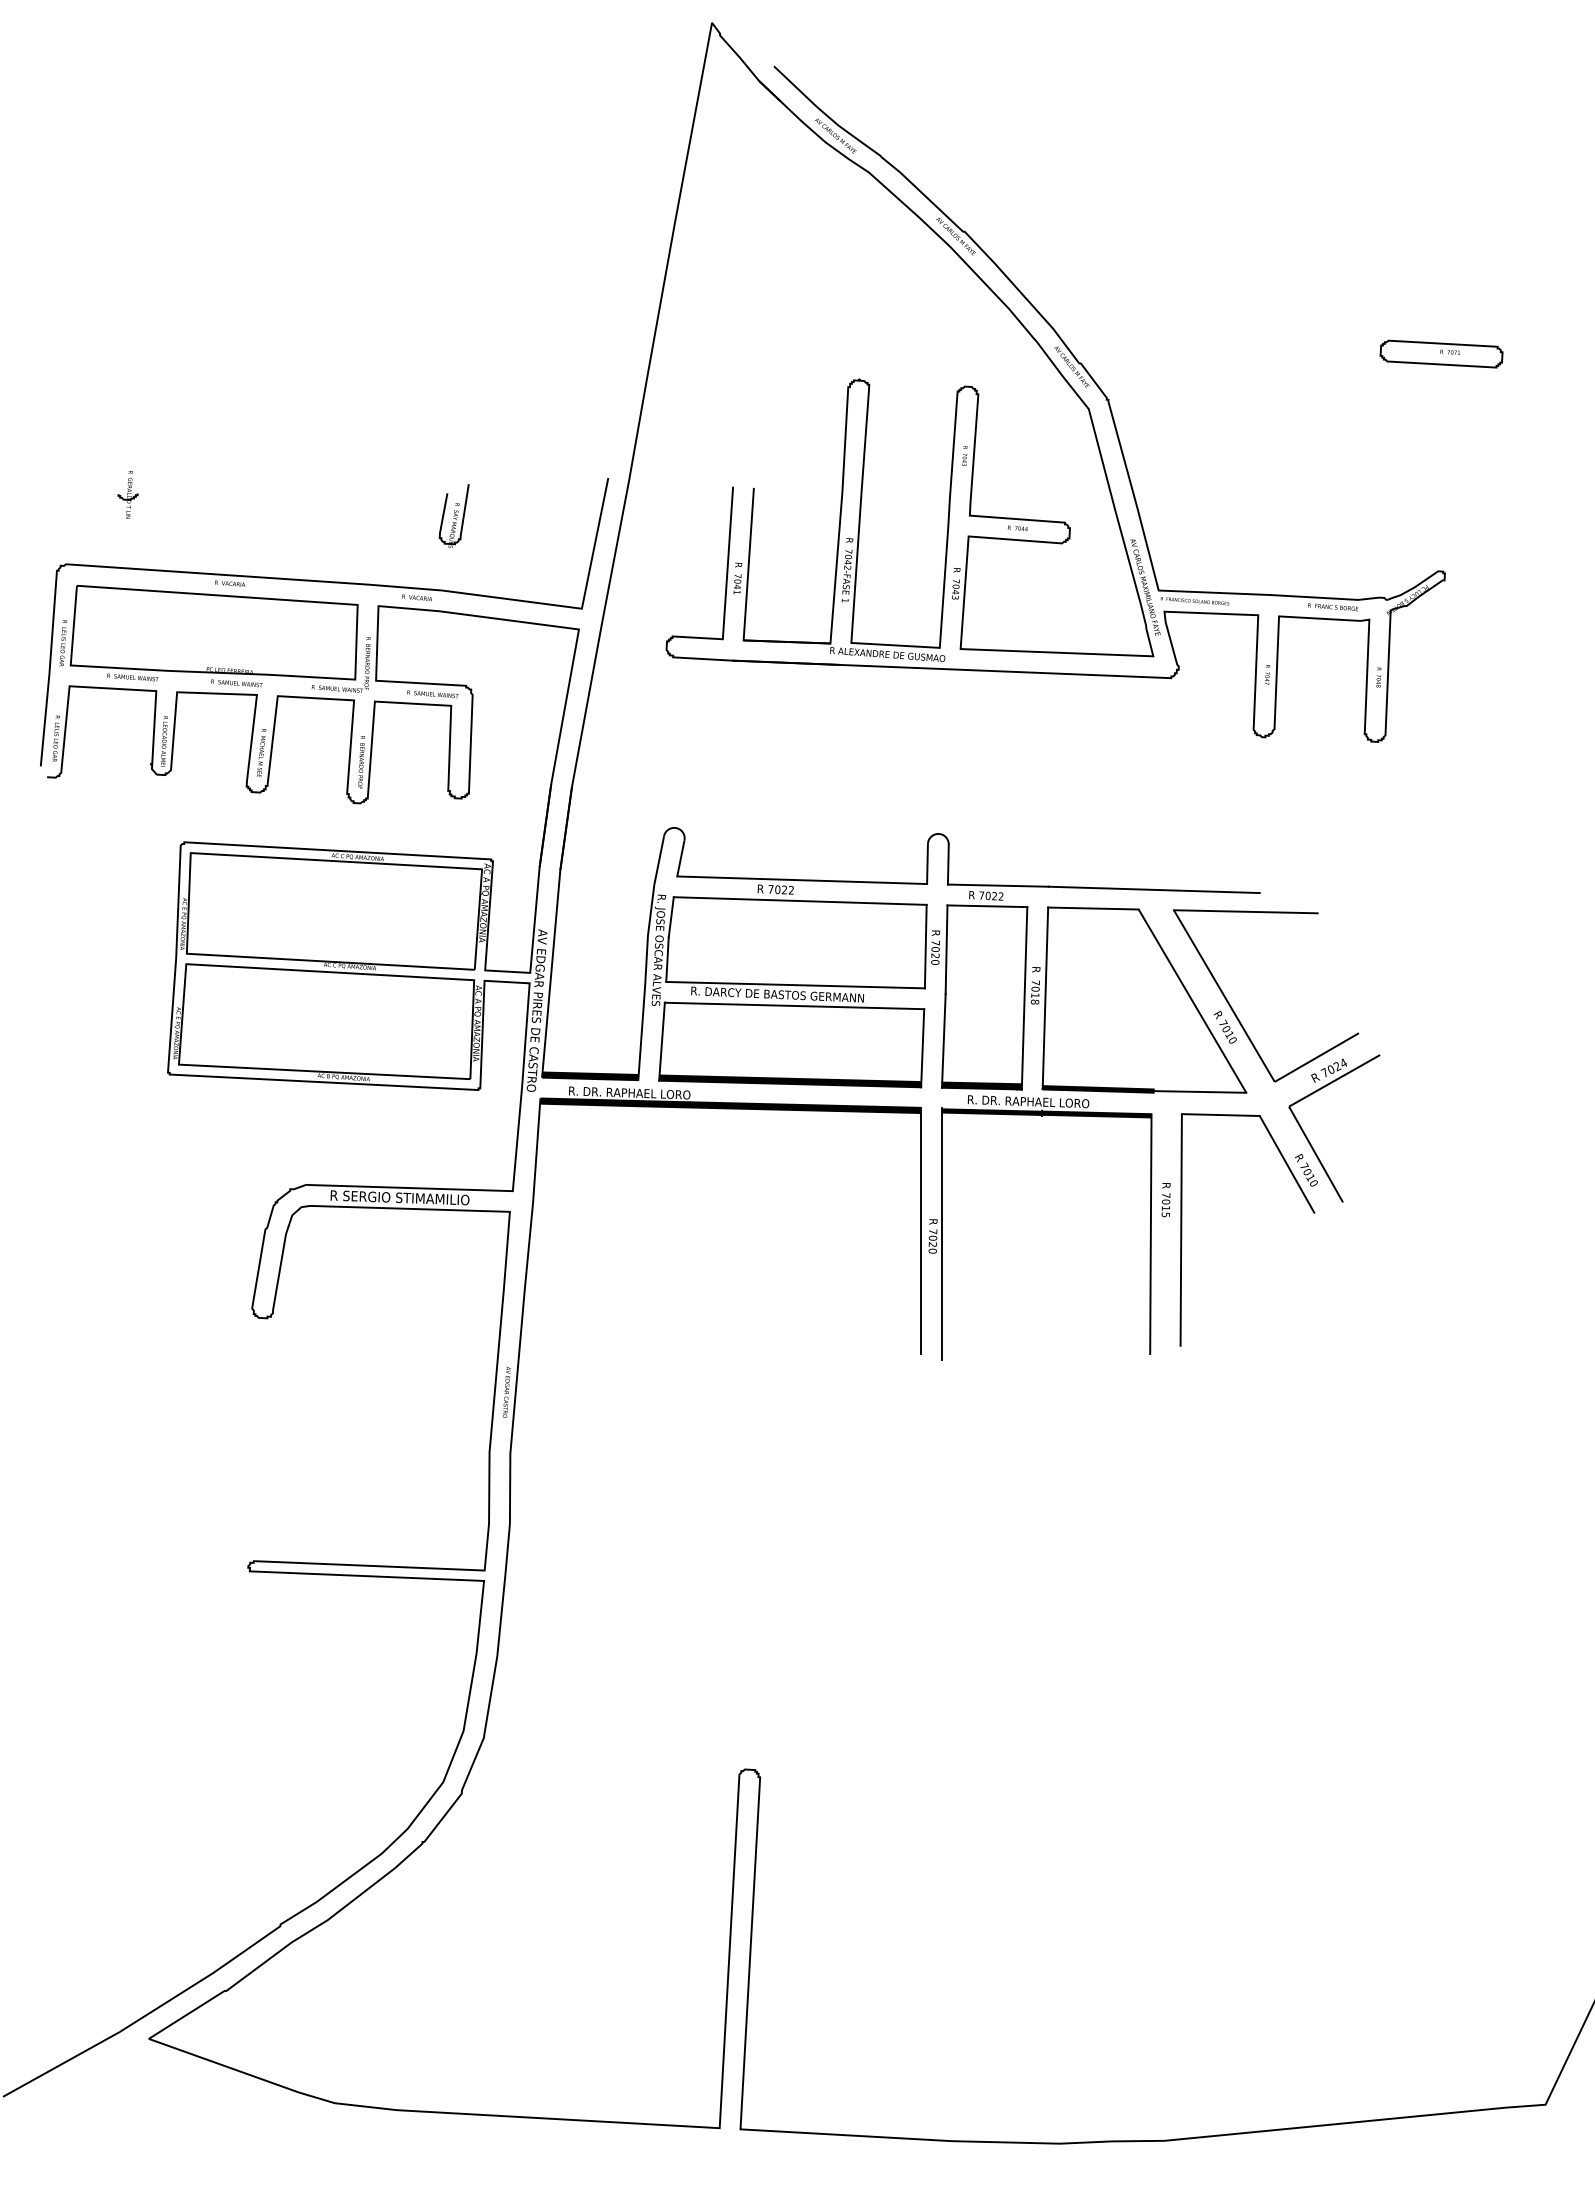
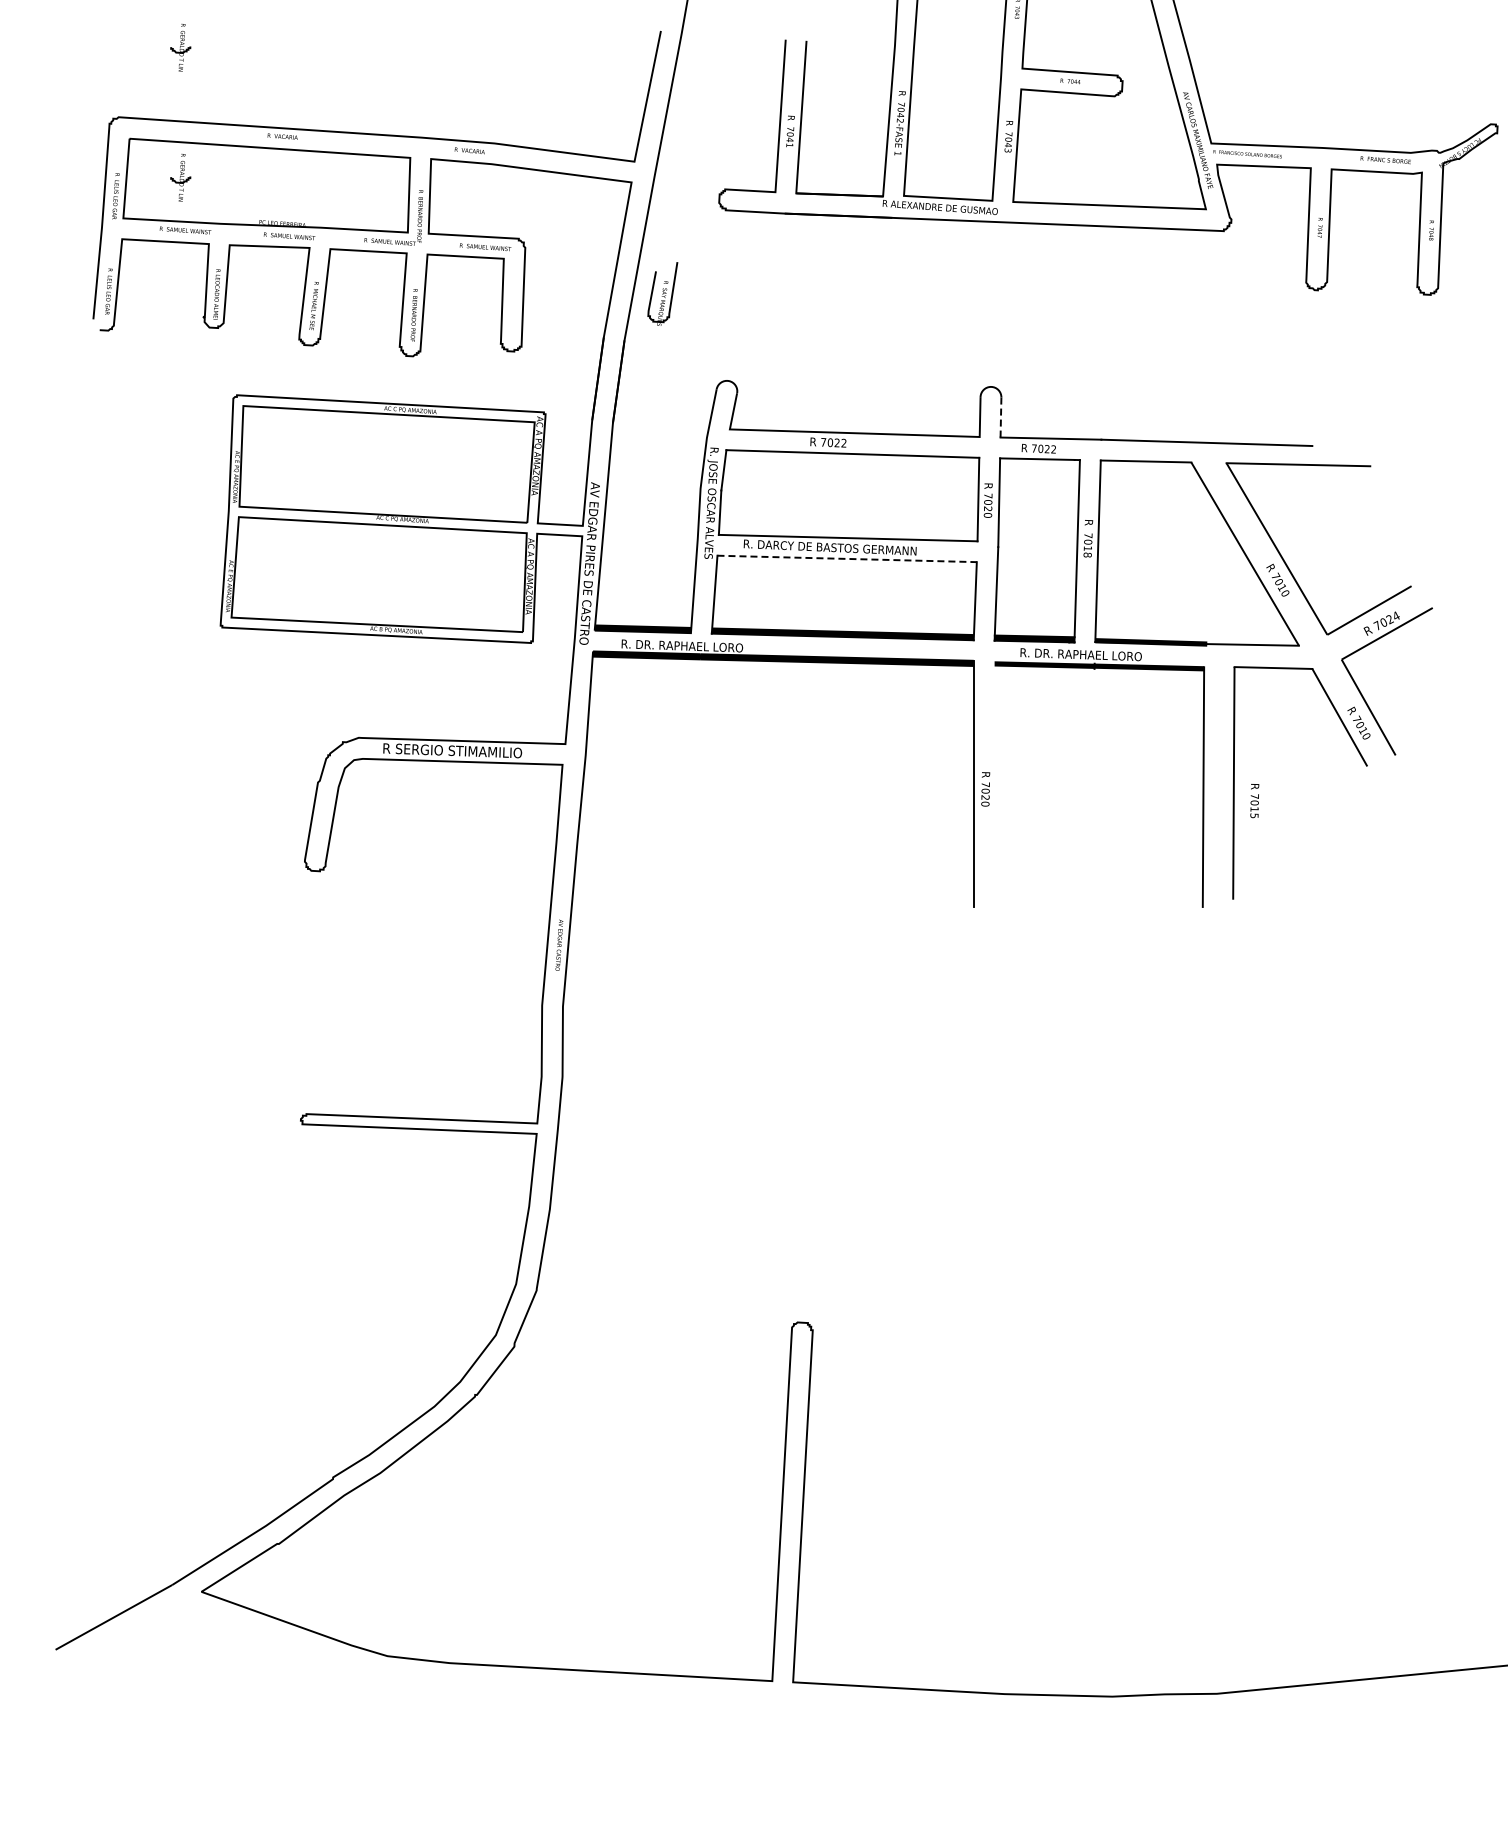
part: (453, 515) -> (662, 293), moved
part: (127, 624) -> (180, 177), added
line: (948, 864) -> (1001, 417), solid -> dashed
line: (794, 1005) -> (847, 558), solid -> dashed
text: (1165, 1200) -> (1254, 801), moved
line: (941, 1234) -> (994, 787), removed

